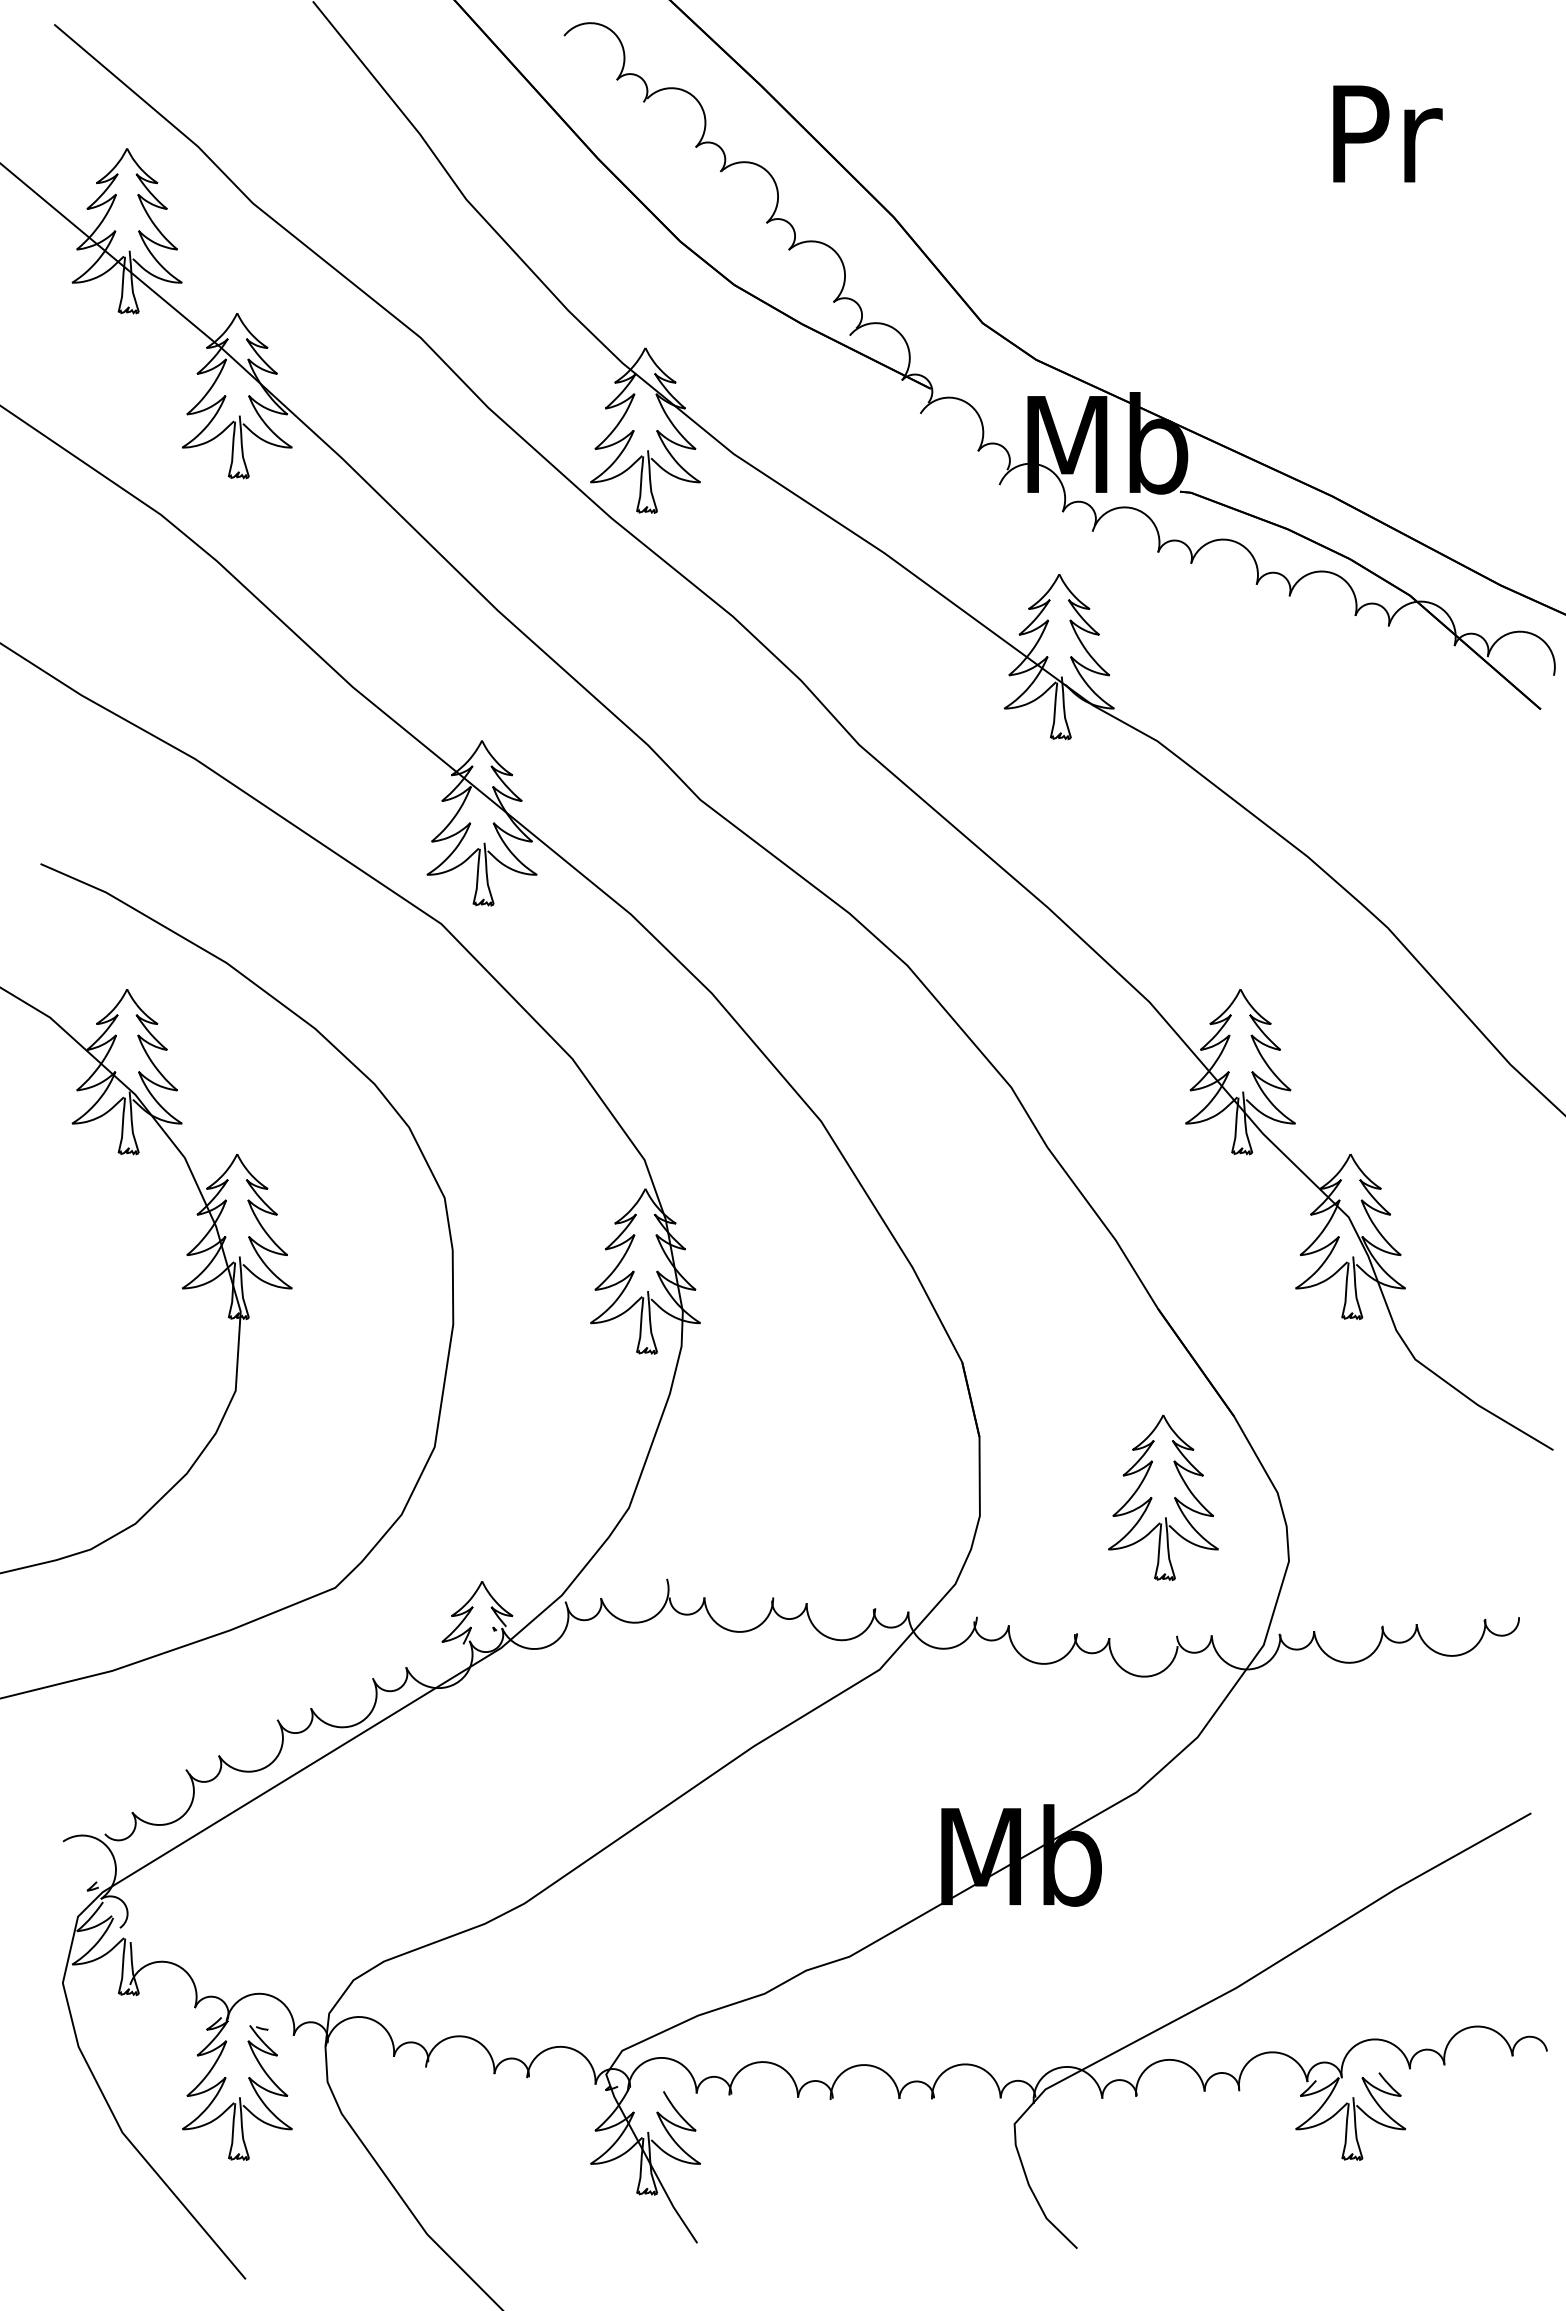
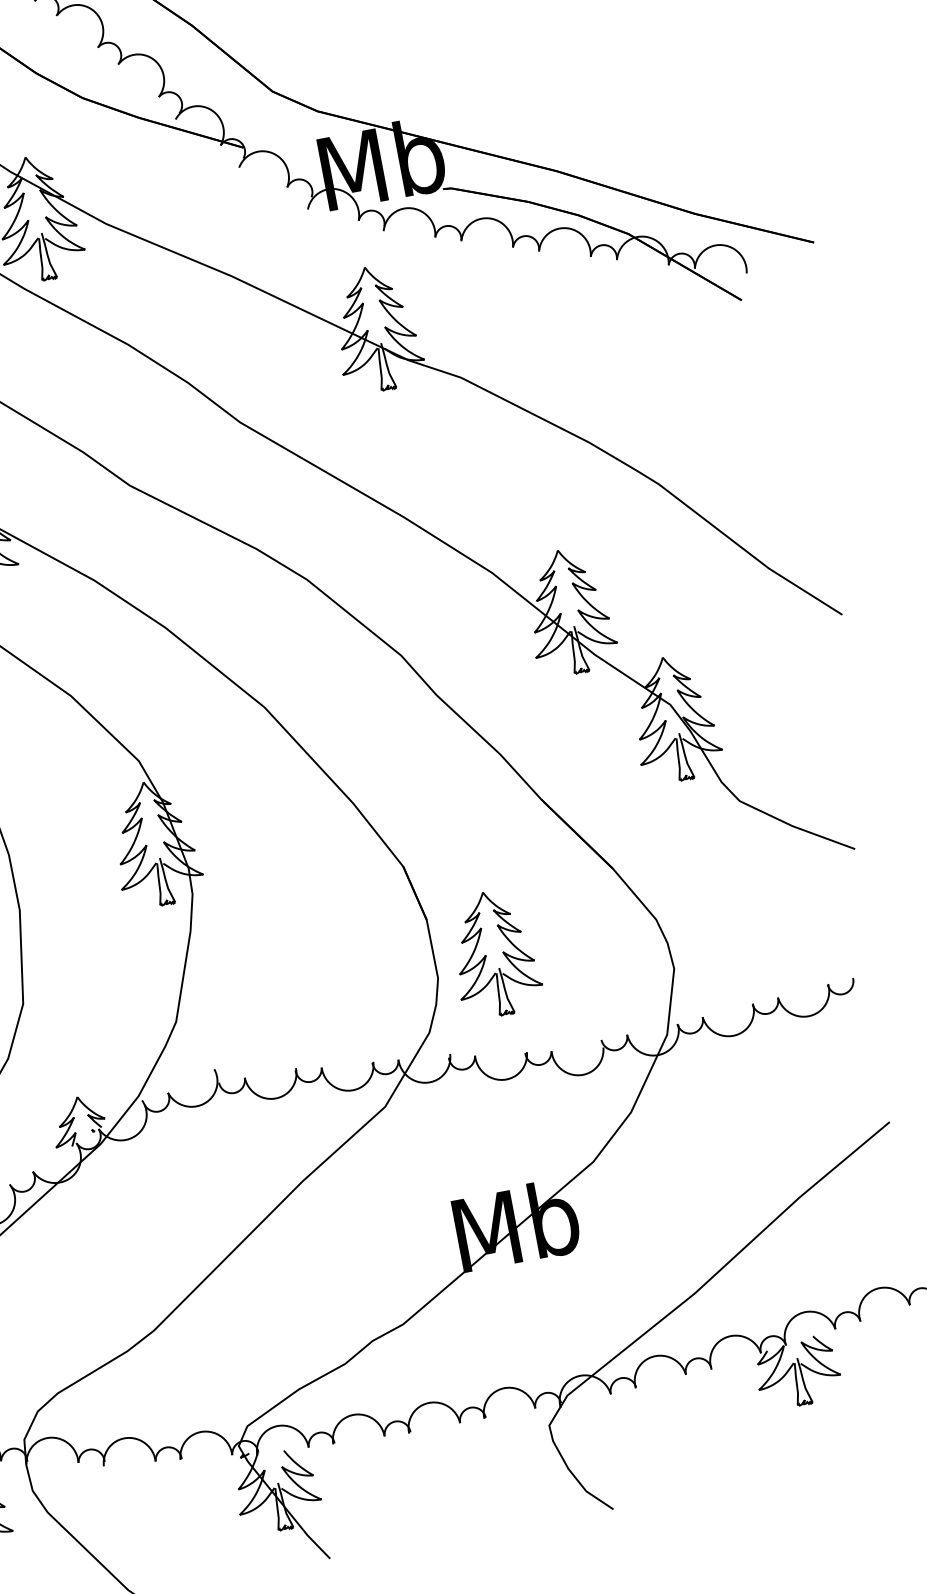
part: (1163, 1497) -> (494, 953), moved

